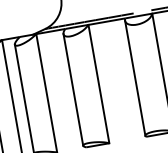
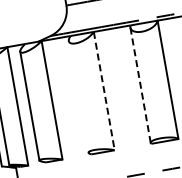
line: (135, 78) -> (140, 85), solid -> dashed
line: (99, 84) -> (104, 91), solid -> dashed
line: (73, 89) -> (78, 96), removed

